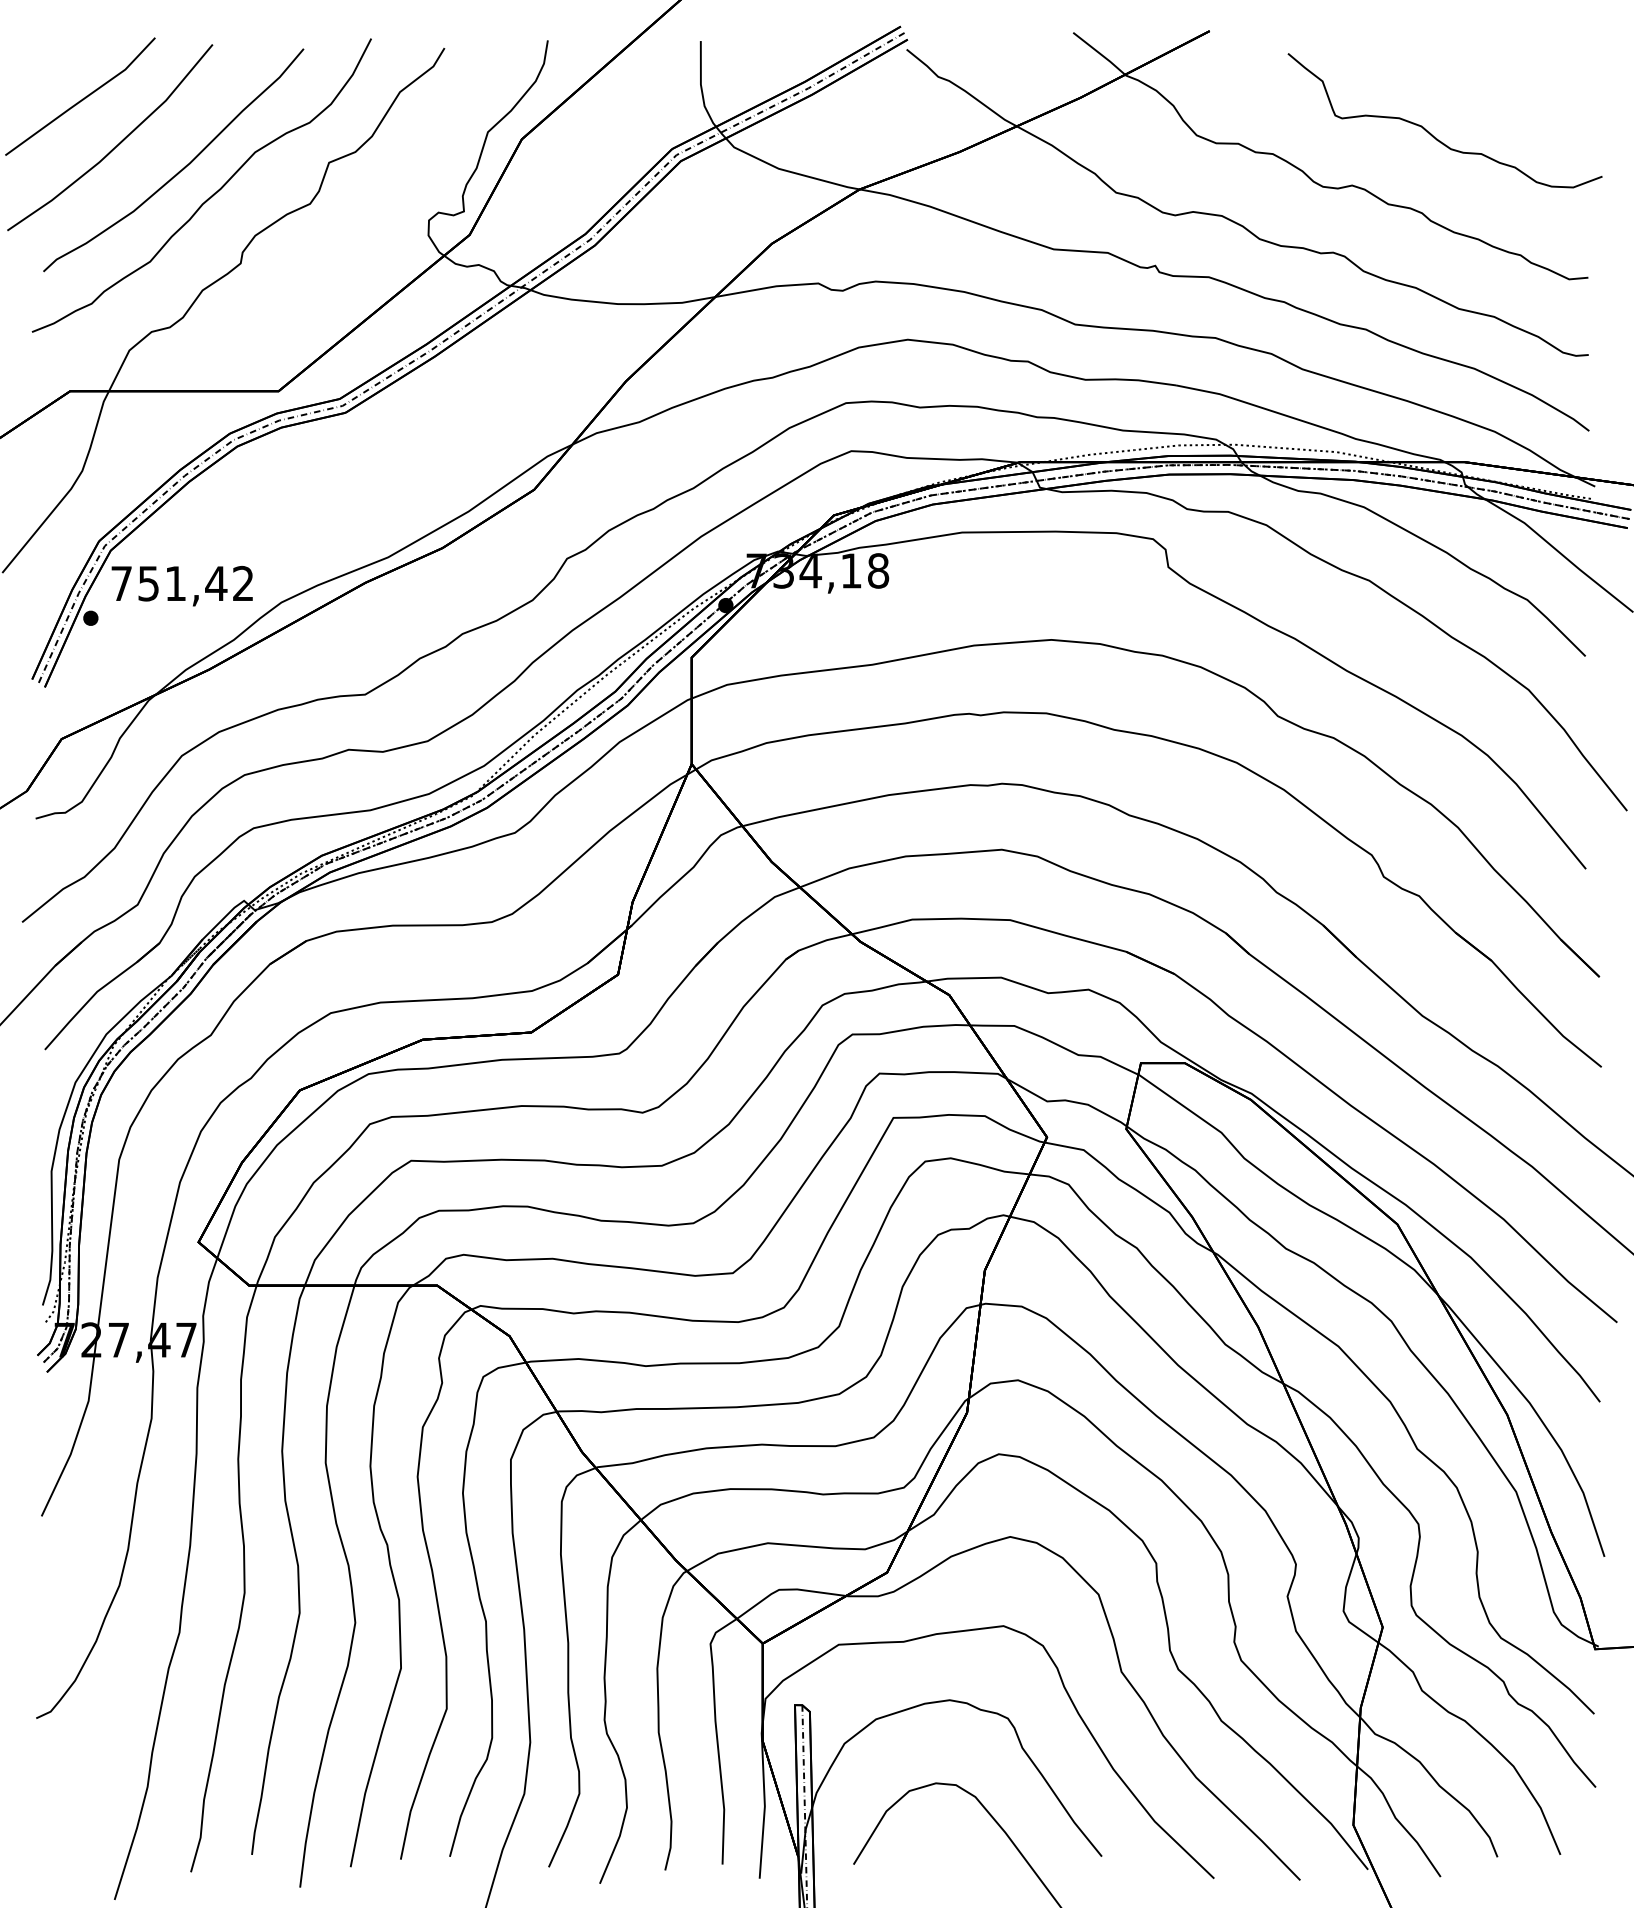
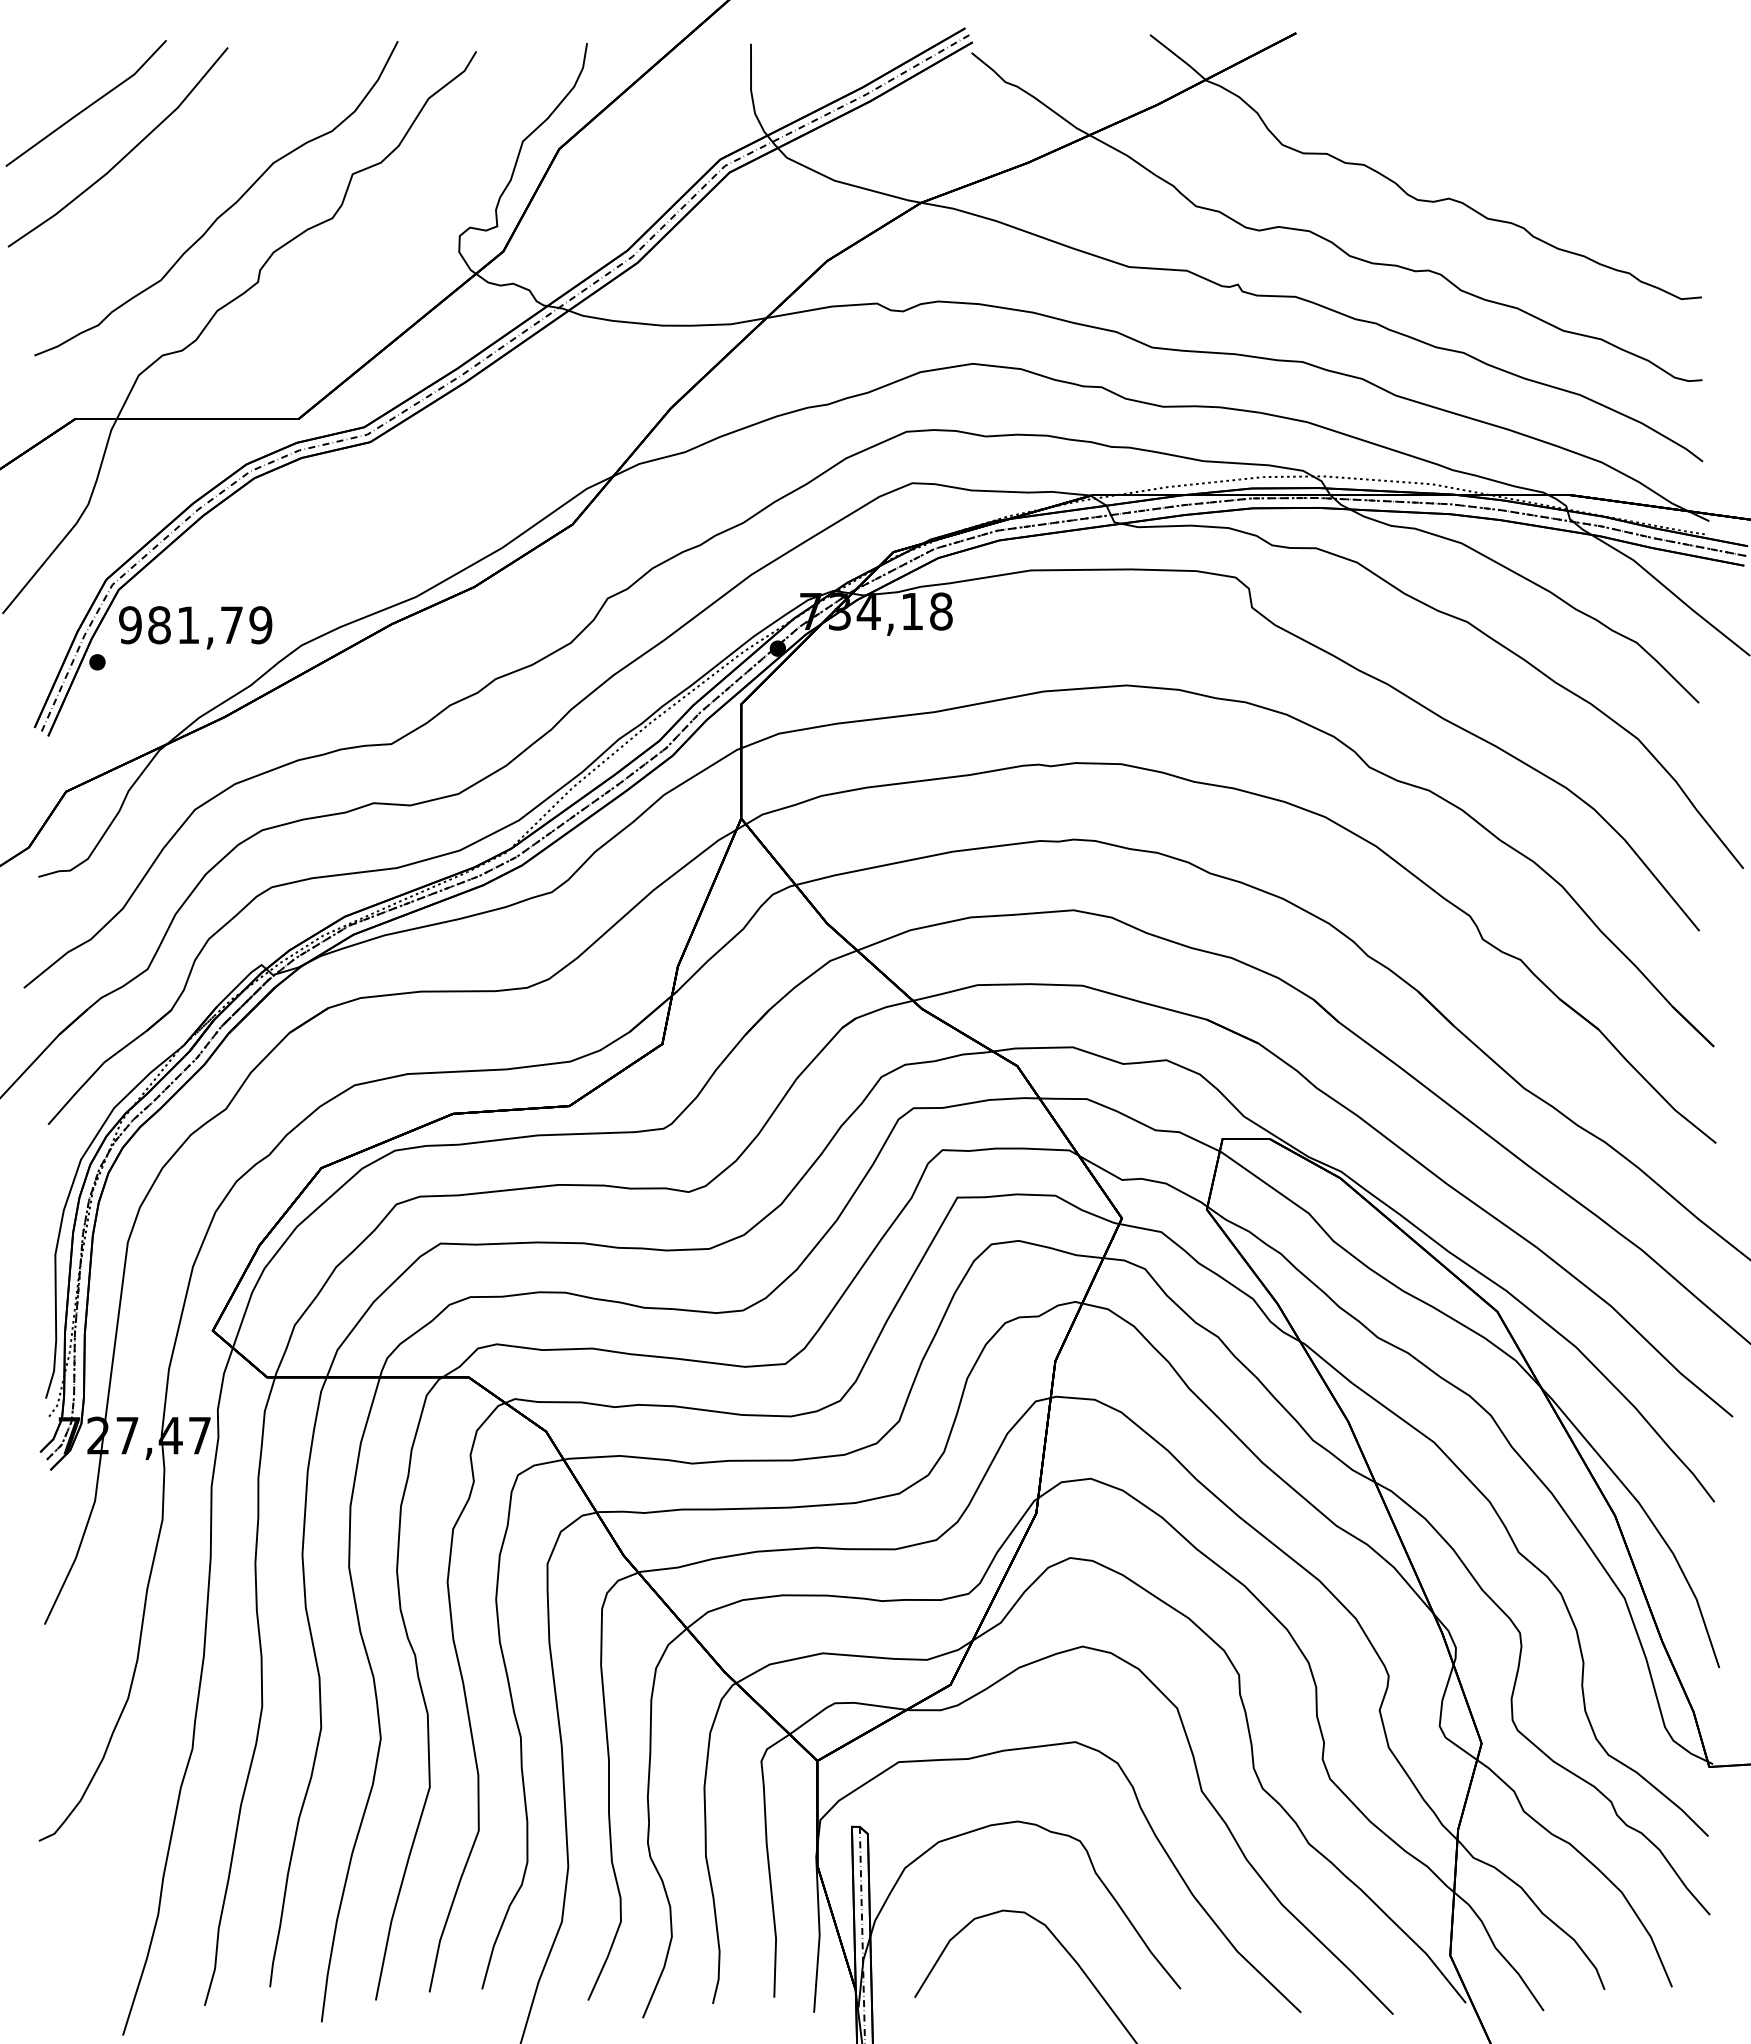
curve: (1431, 133) -> (1533, 142), removed
curve: (182, 168) -> (195, 180), removed
text: (182, 583) -> (195, 625), 751,42 -> 981,79

